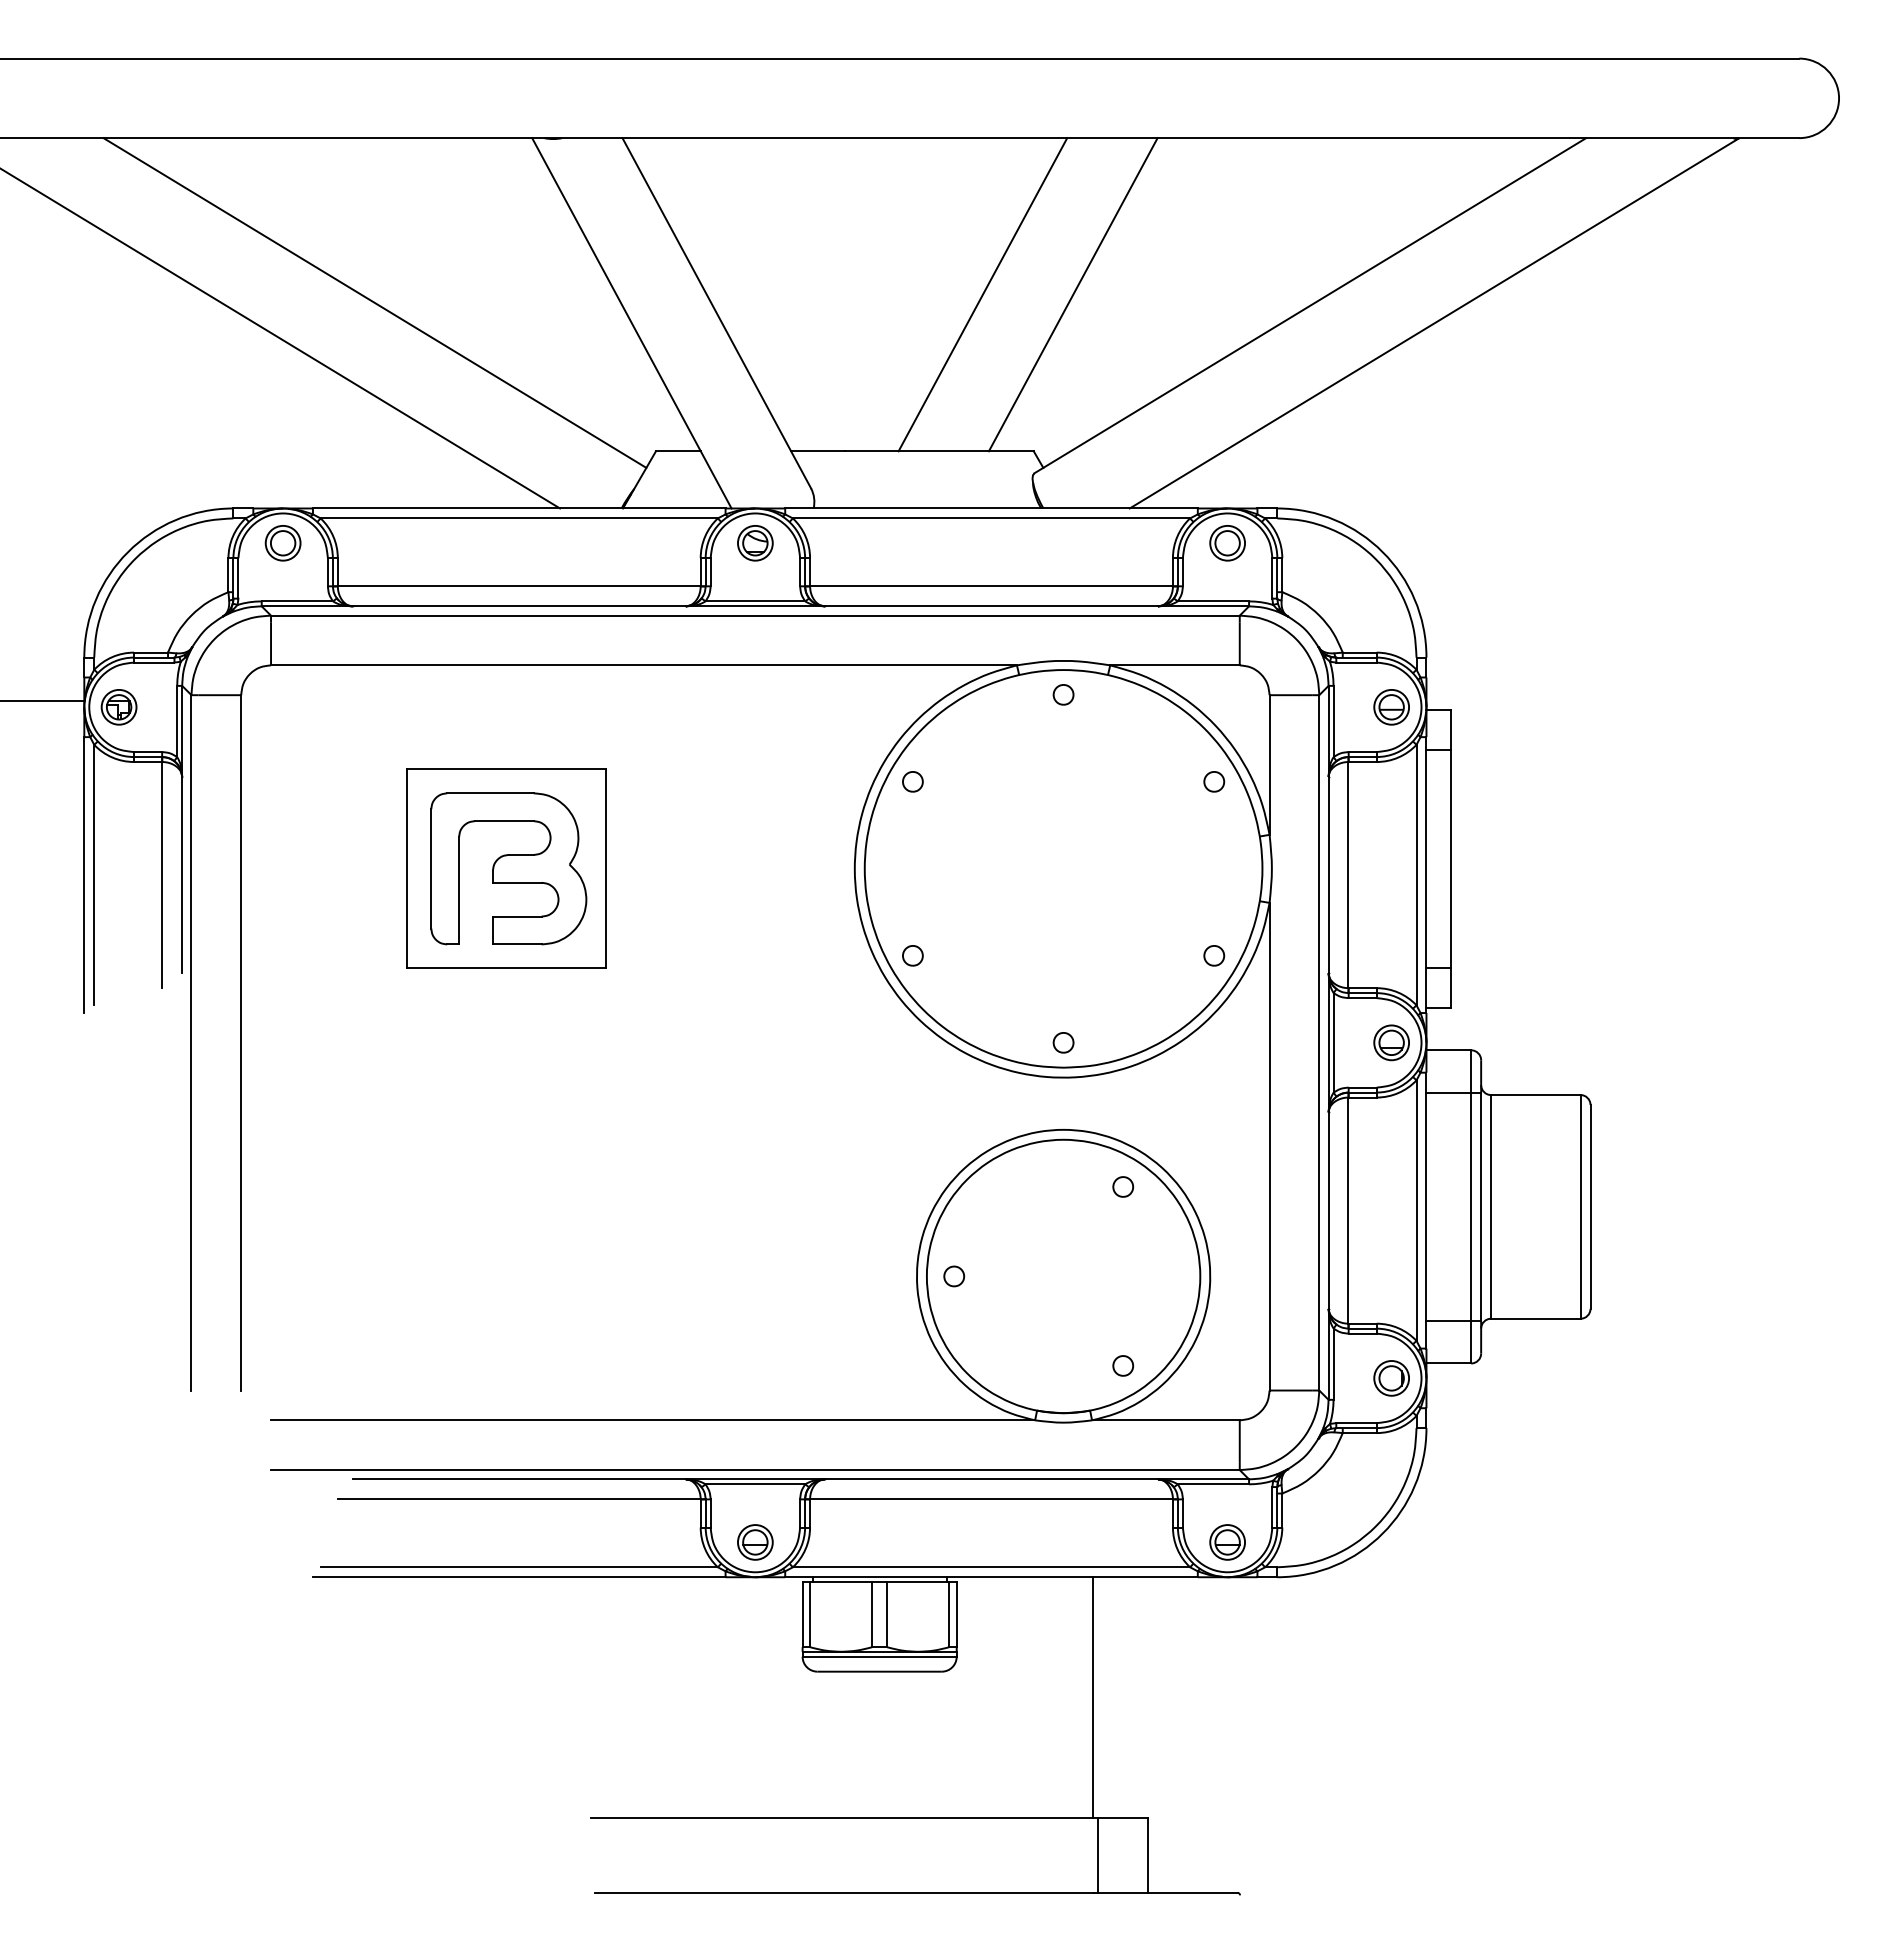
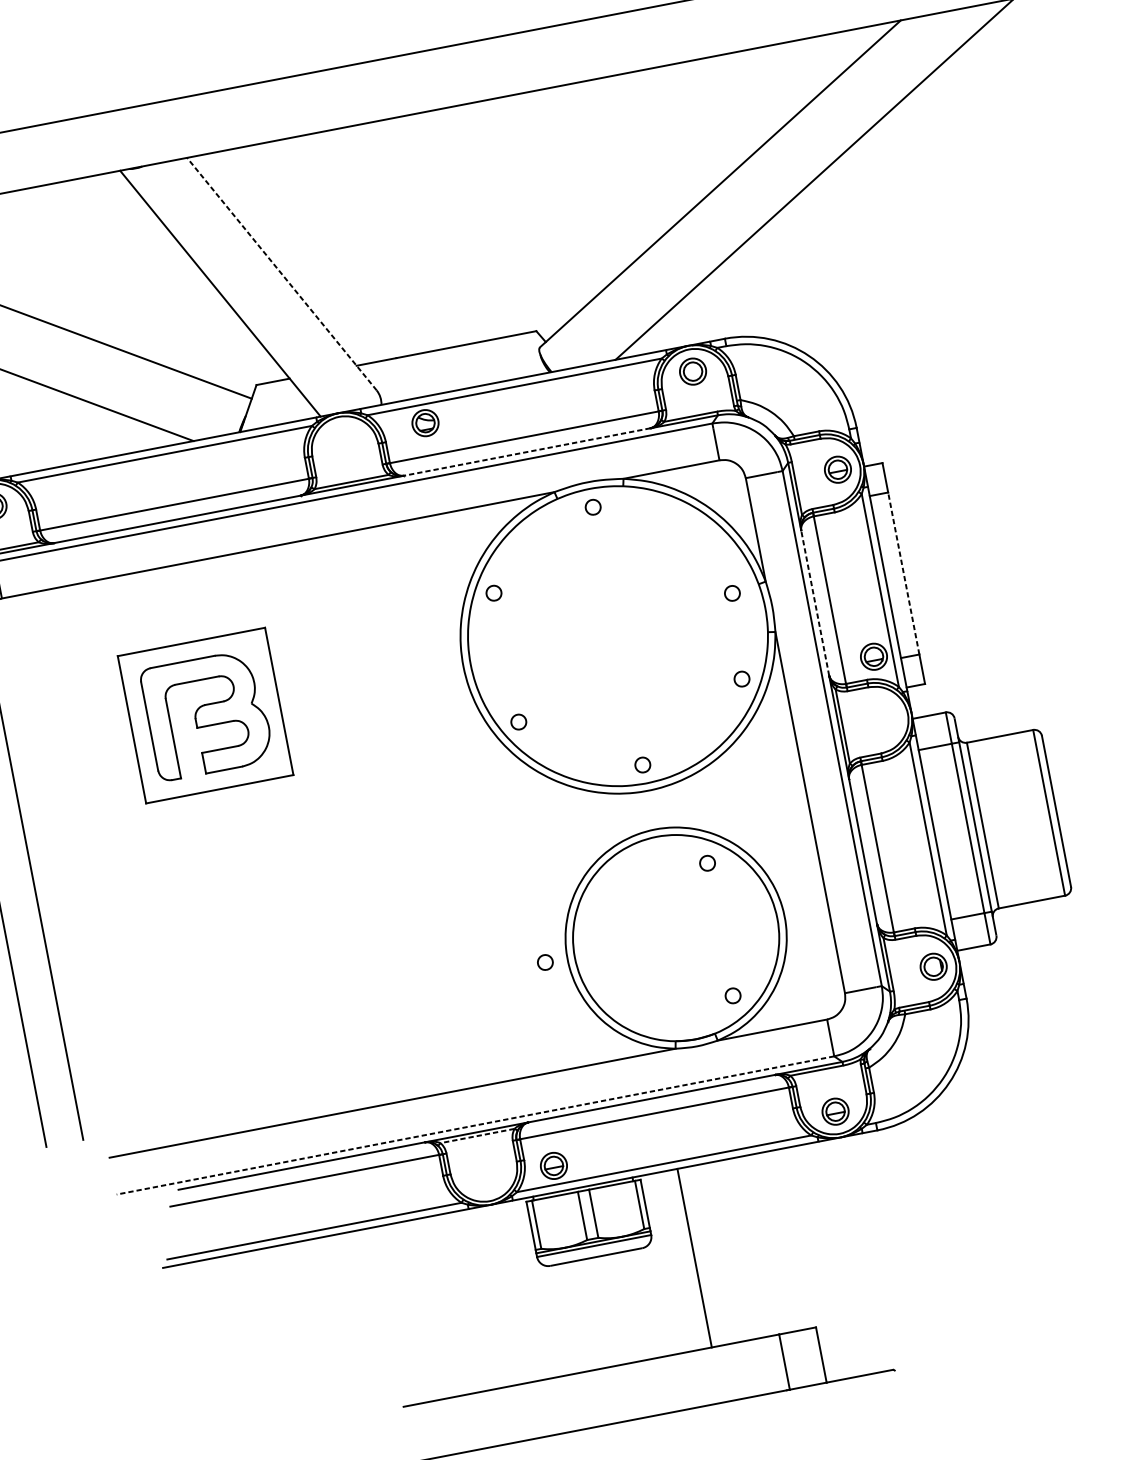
line: (982, 294) -> (476, 222), removed
line: (1072, 294) -> (542, 209), removed
line: (716, 313) -> (281, 274), solid -> dashed
part: (755, 543) -> (425, 423), moved
line: (991, 606) -> (527, 452), solid -> dashed
part: (1214, 781) -> (732, 593), moved
line: (1451, 858) -> (903, 573), solid -> dashed
line: (1328, 874) -> (815, 602), solid -> dashed
part: (1391, 1042) -> (873, 656), moved
part: (954, 1276) -> (545, 962), moved
line: (754, 1470) -> (474, 1125), solid -> dashed
line: (755, 1484) -> (477, 1136), solid -> dashed
part: (755, 1542) -> (554, 1165), moved
line: (1093, 1697) -> (694, 1257), moved

